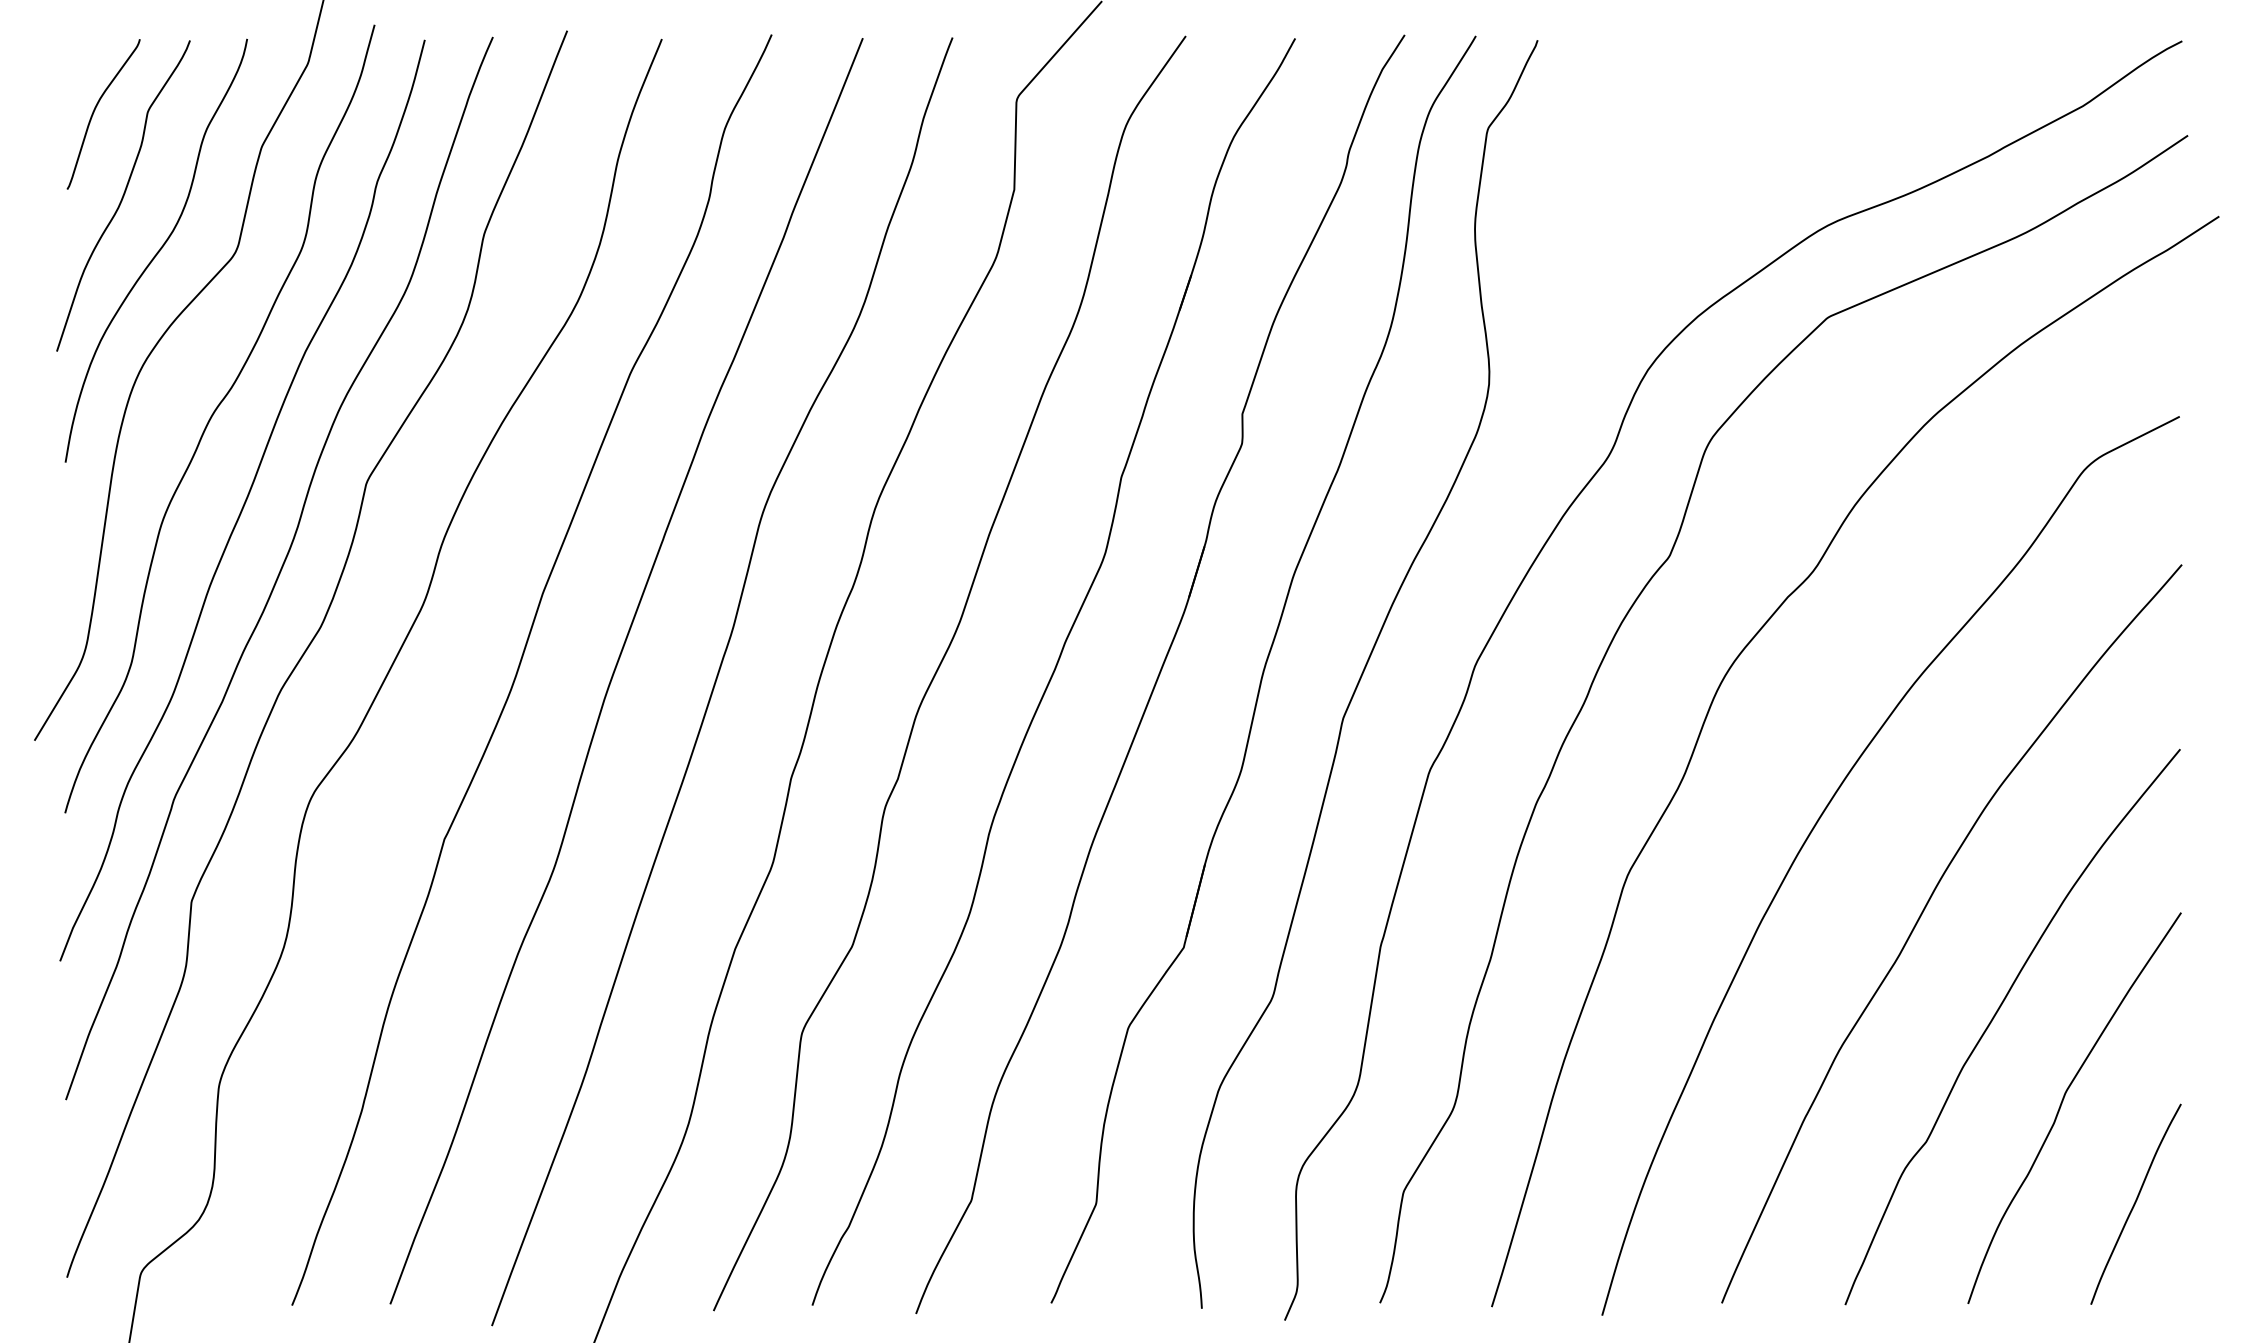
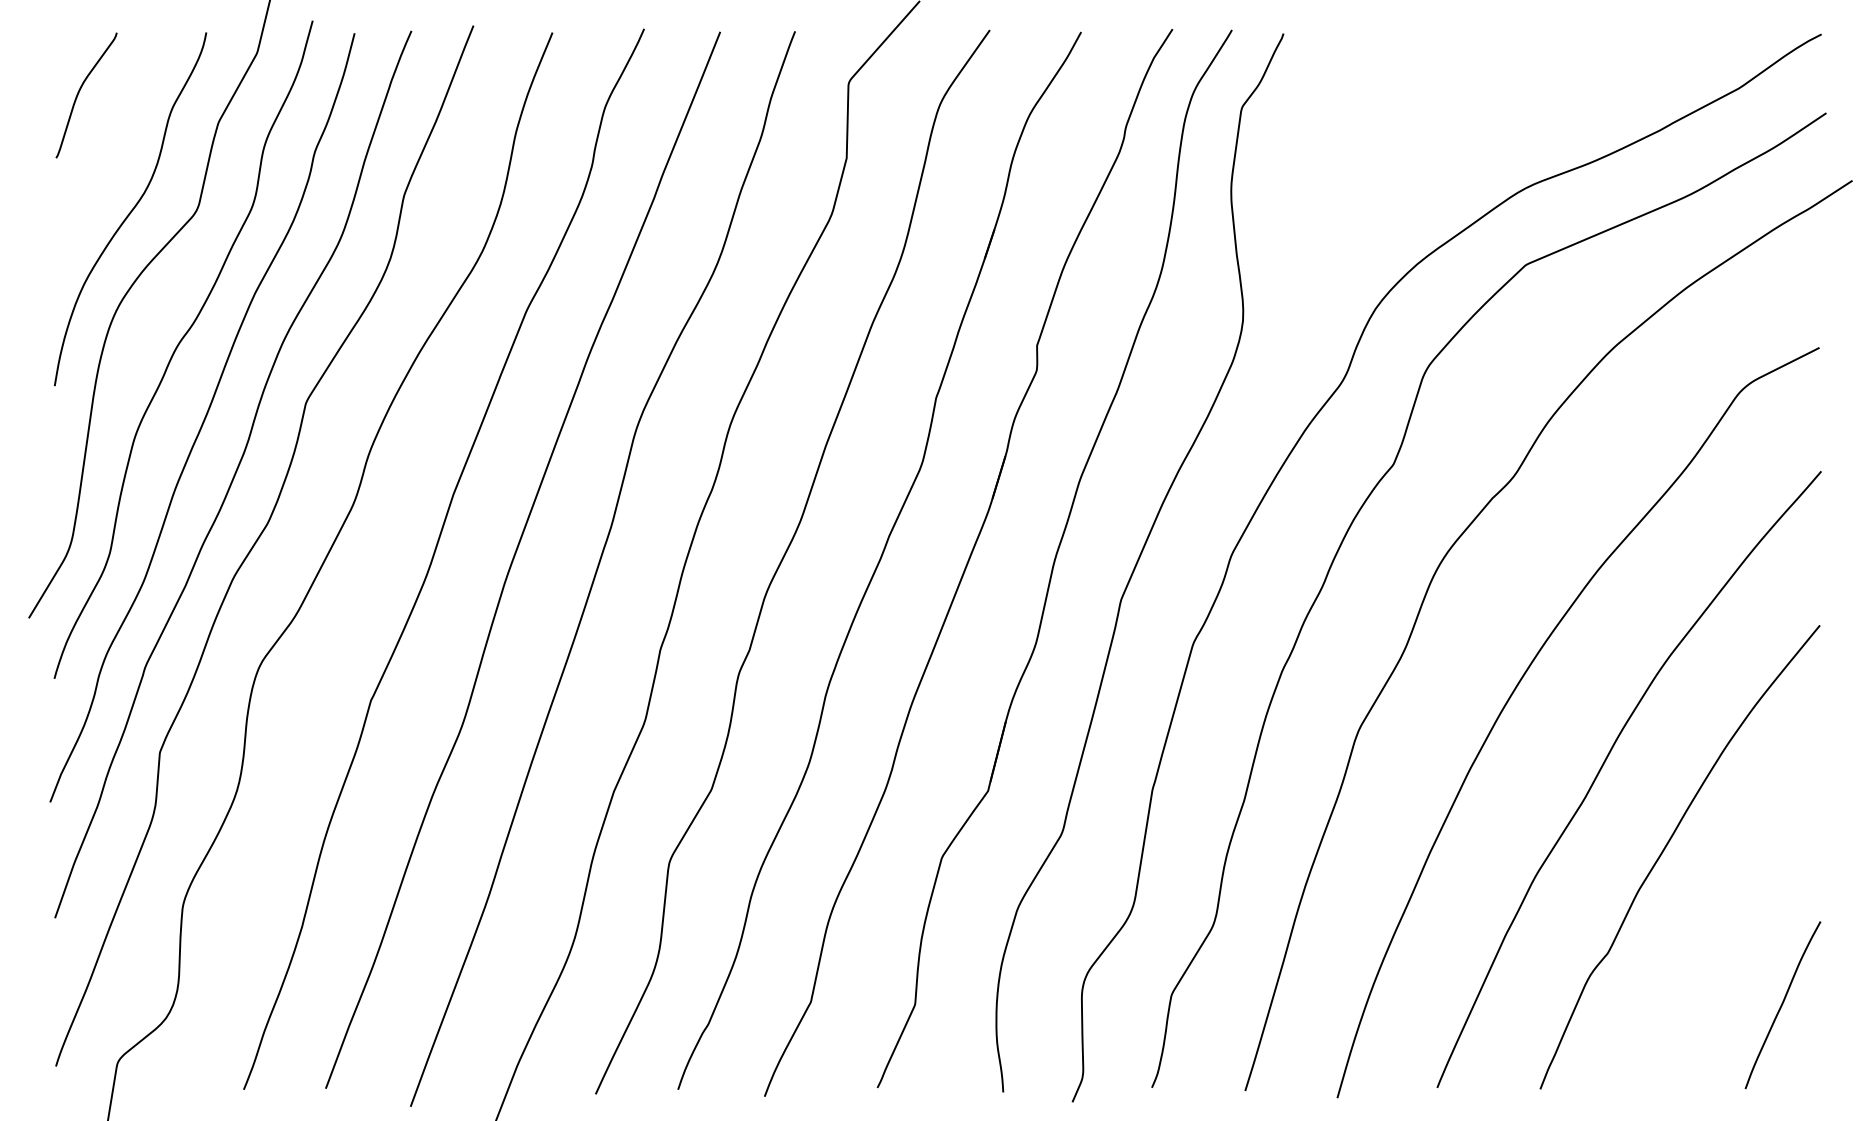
curve: (122, 195) -> (102, 163), removed
curve: (2062, 1105) -> (1721, 922), removed

